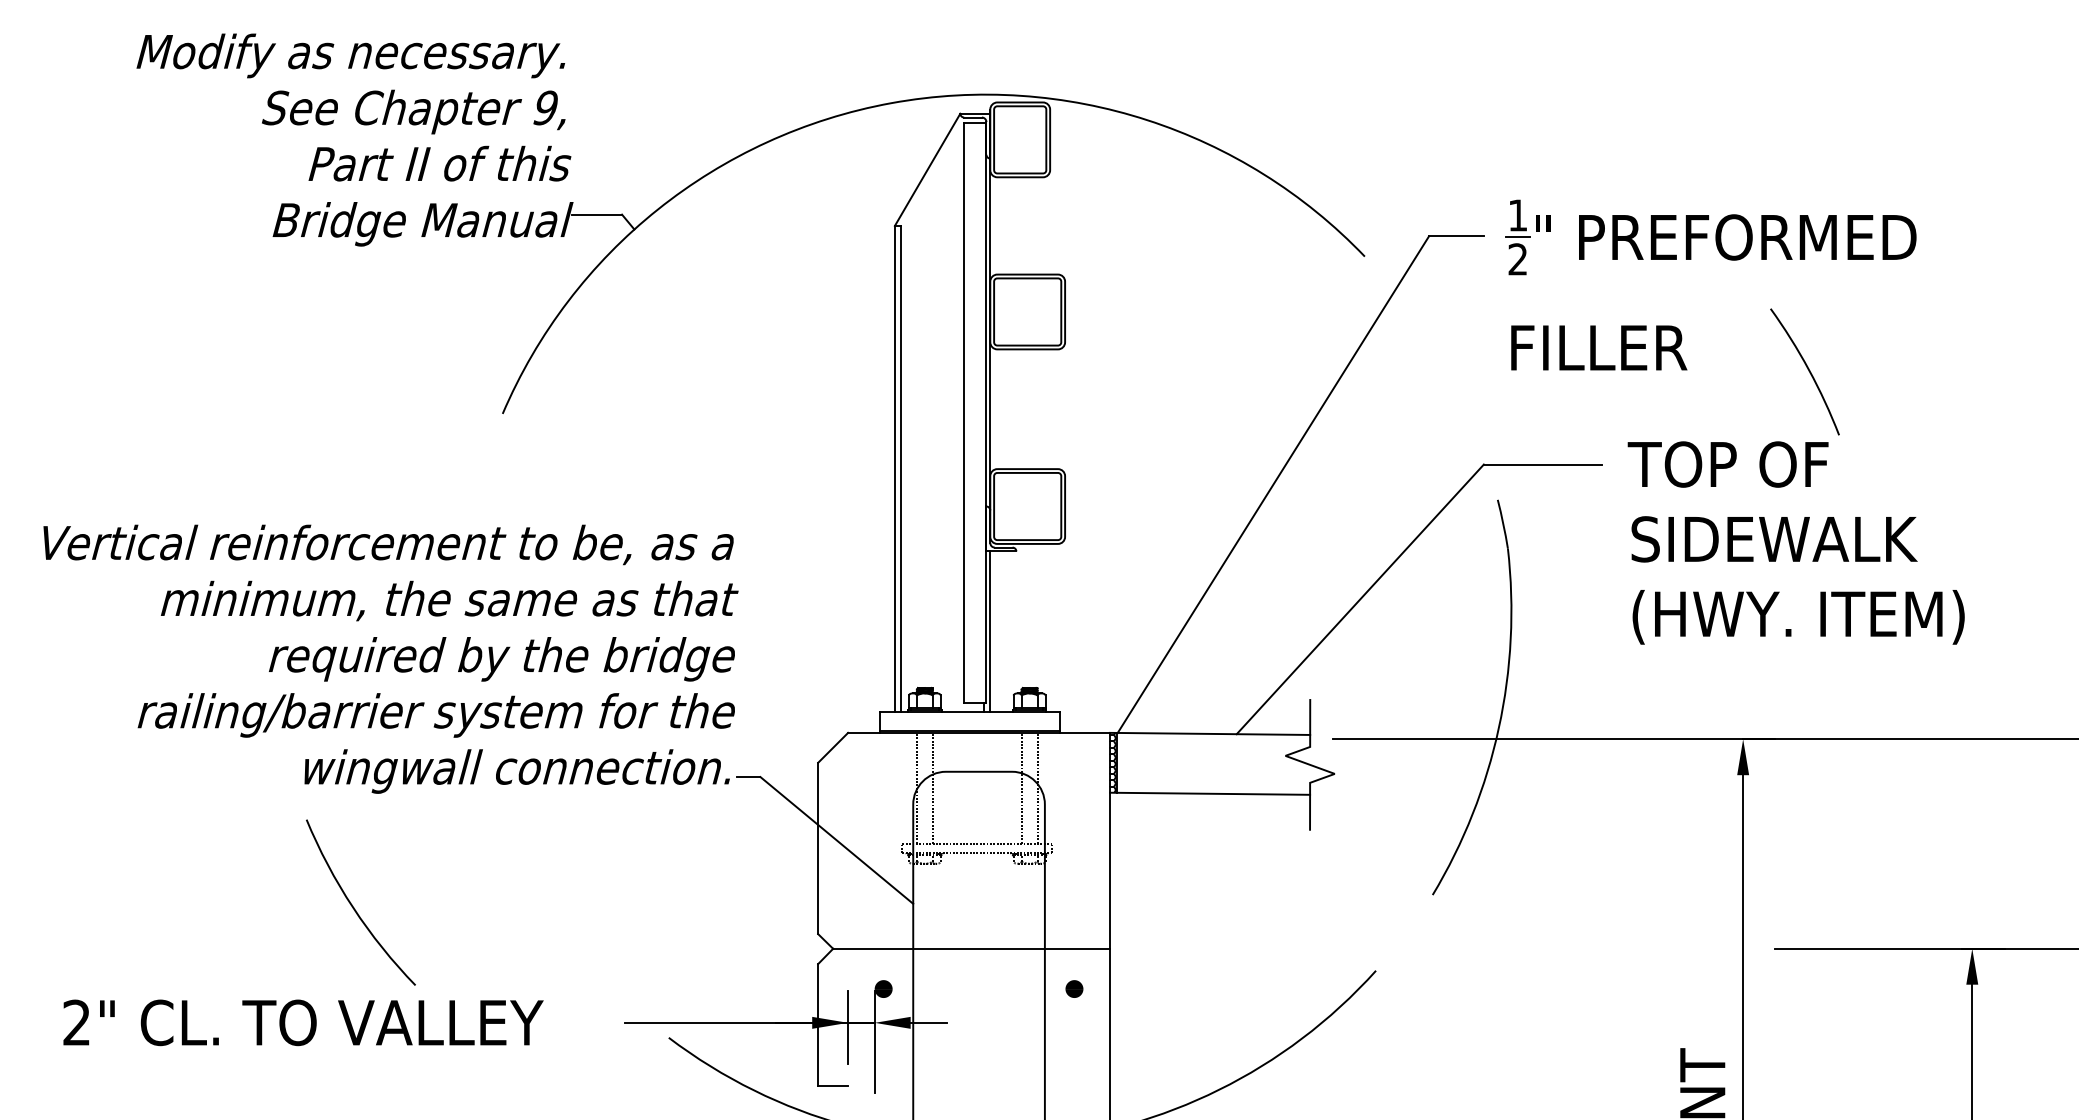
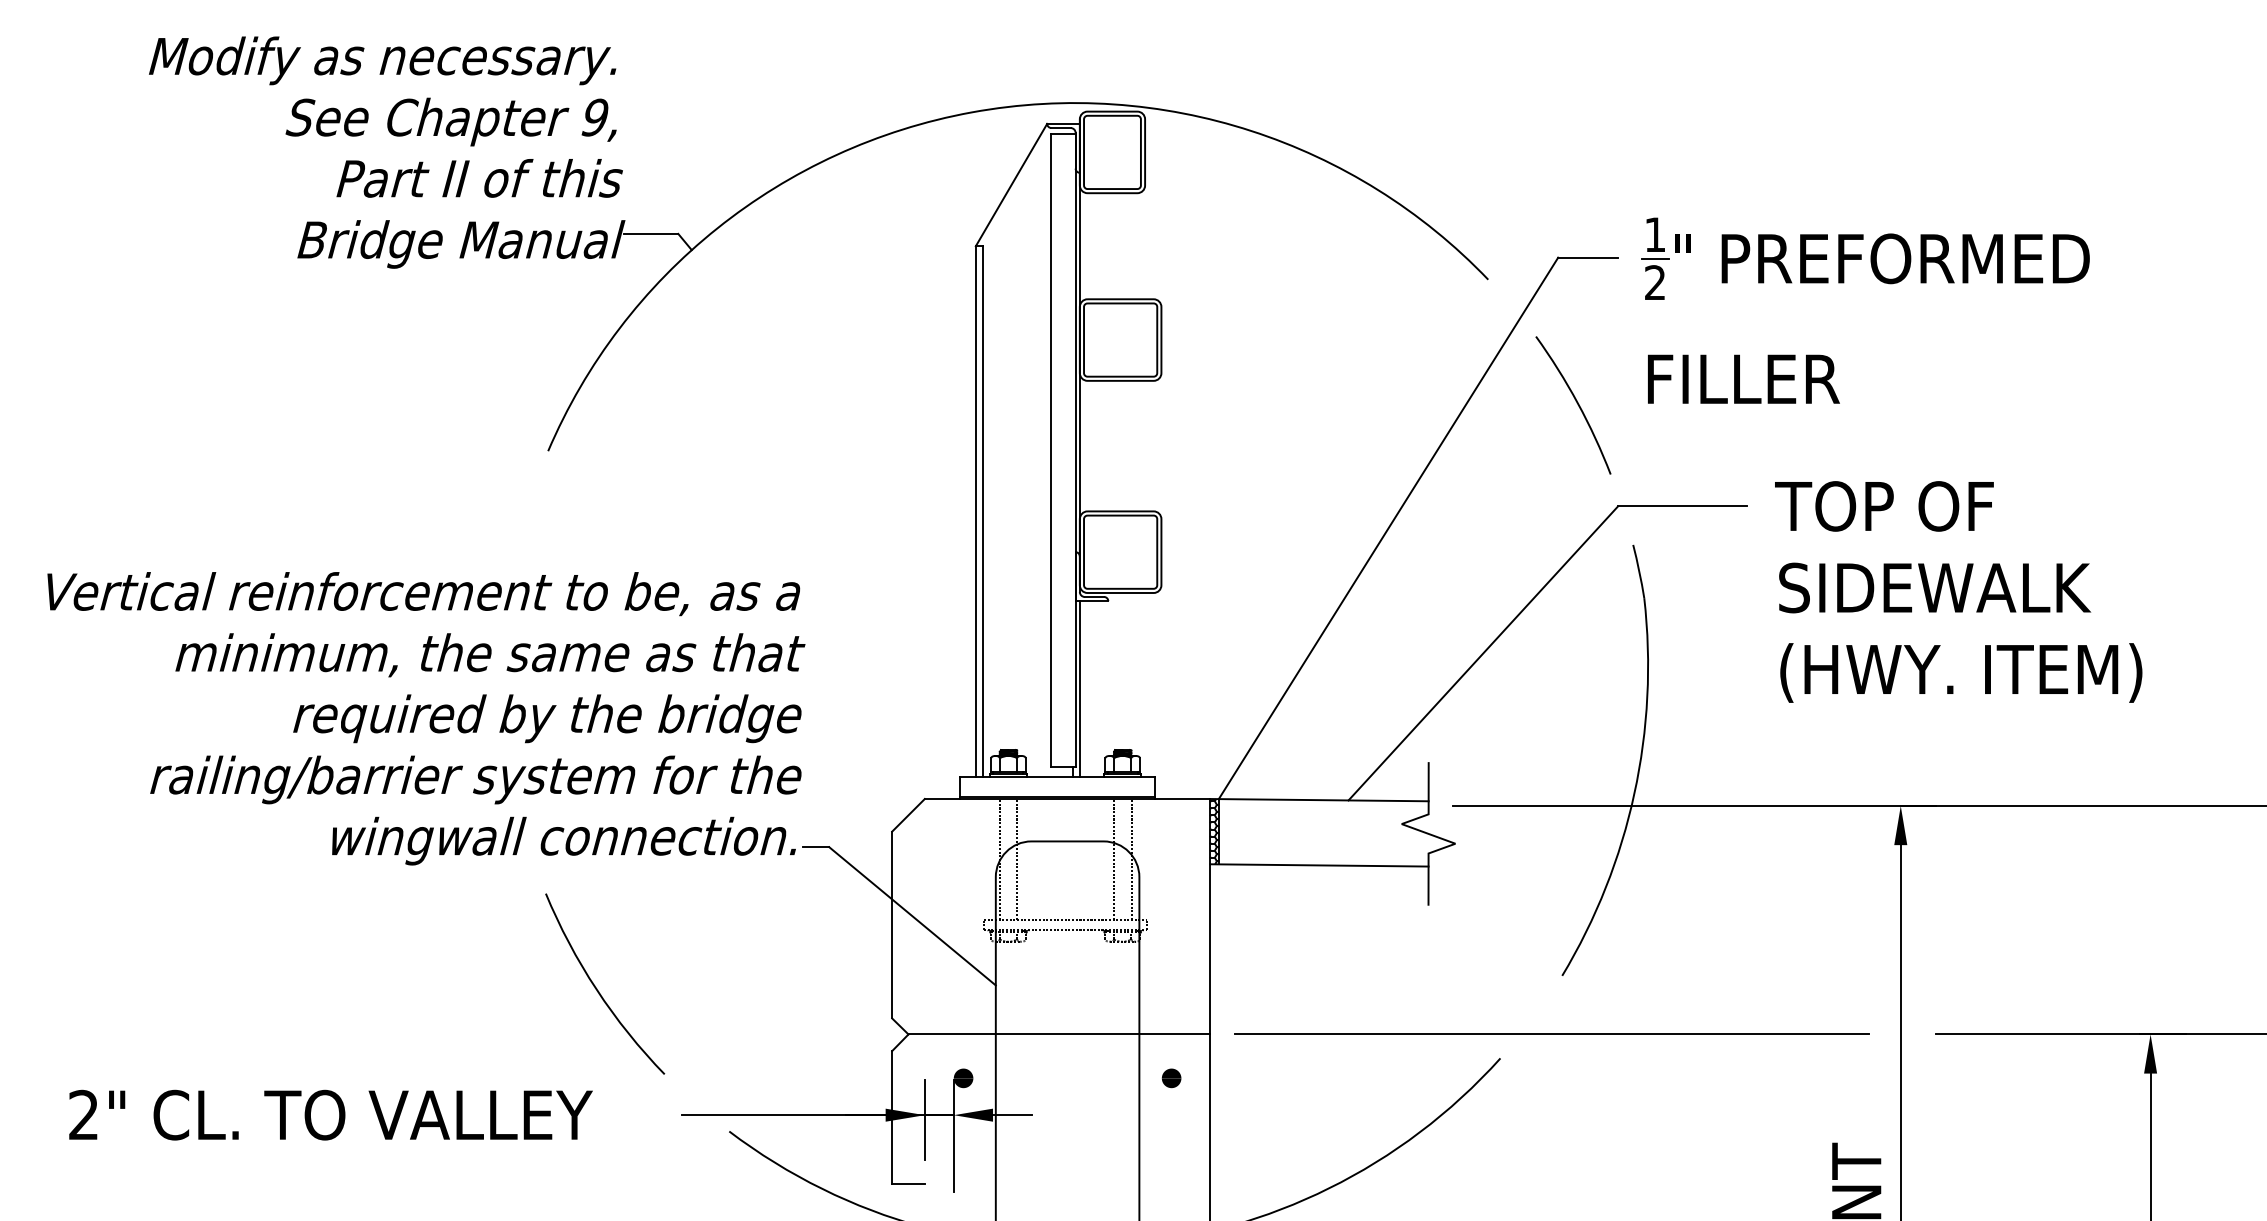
arc: (1807, 369) -> (1576, 402), moved
arc: (354, 907) -> (598, 989), moved
line: (1422, 948) -> (1551, 1034), added

